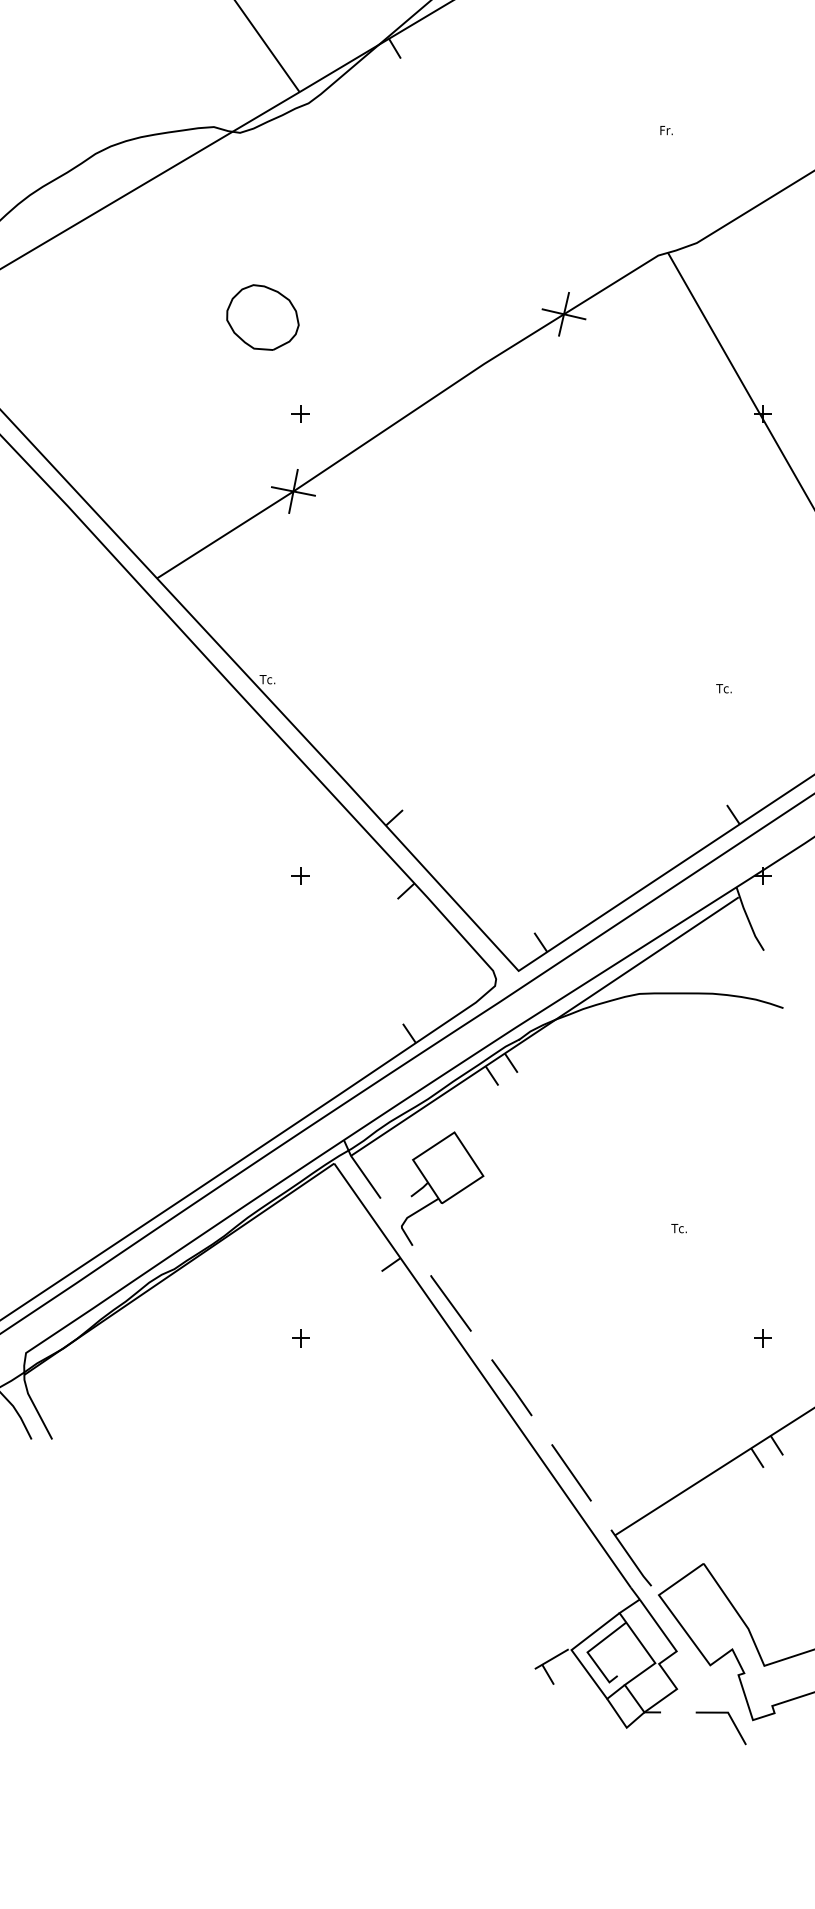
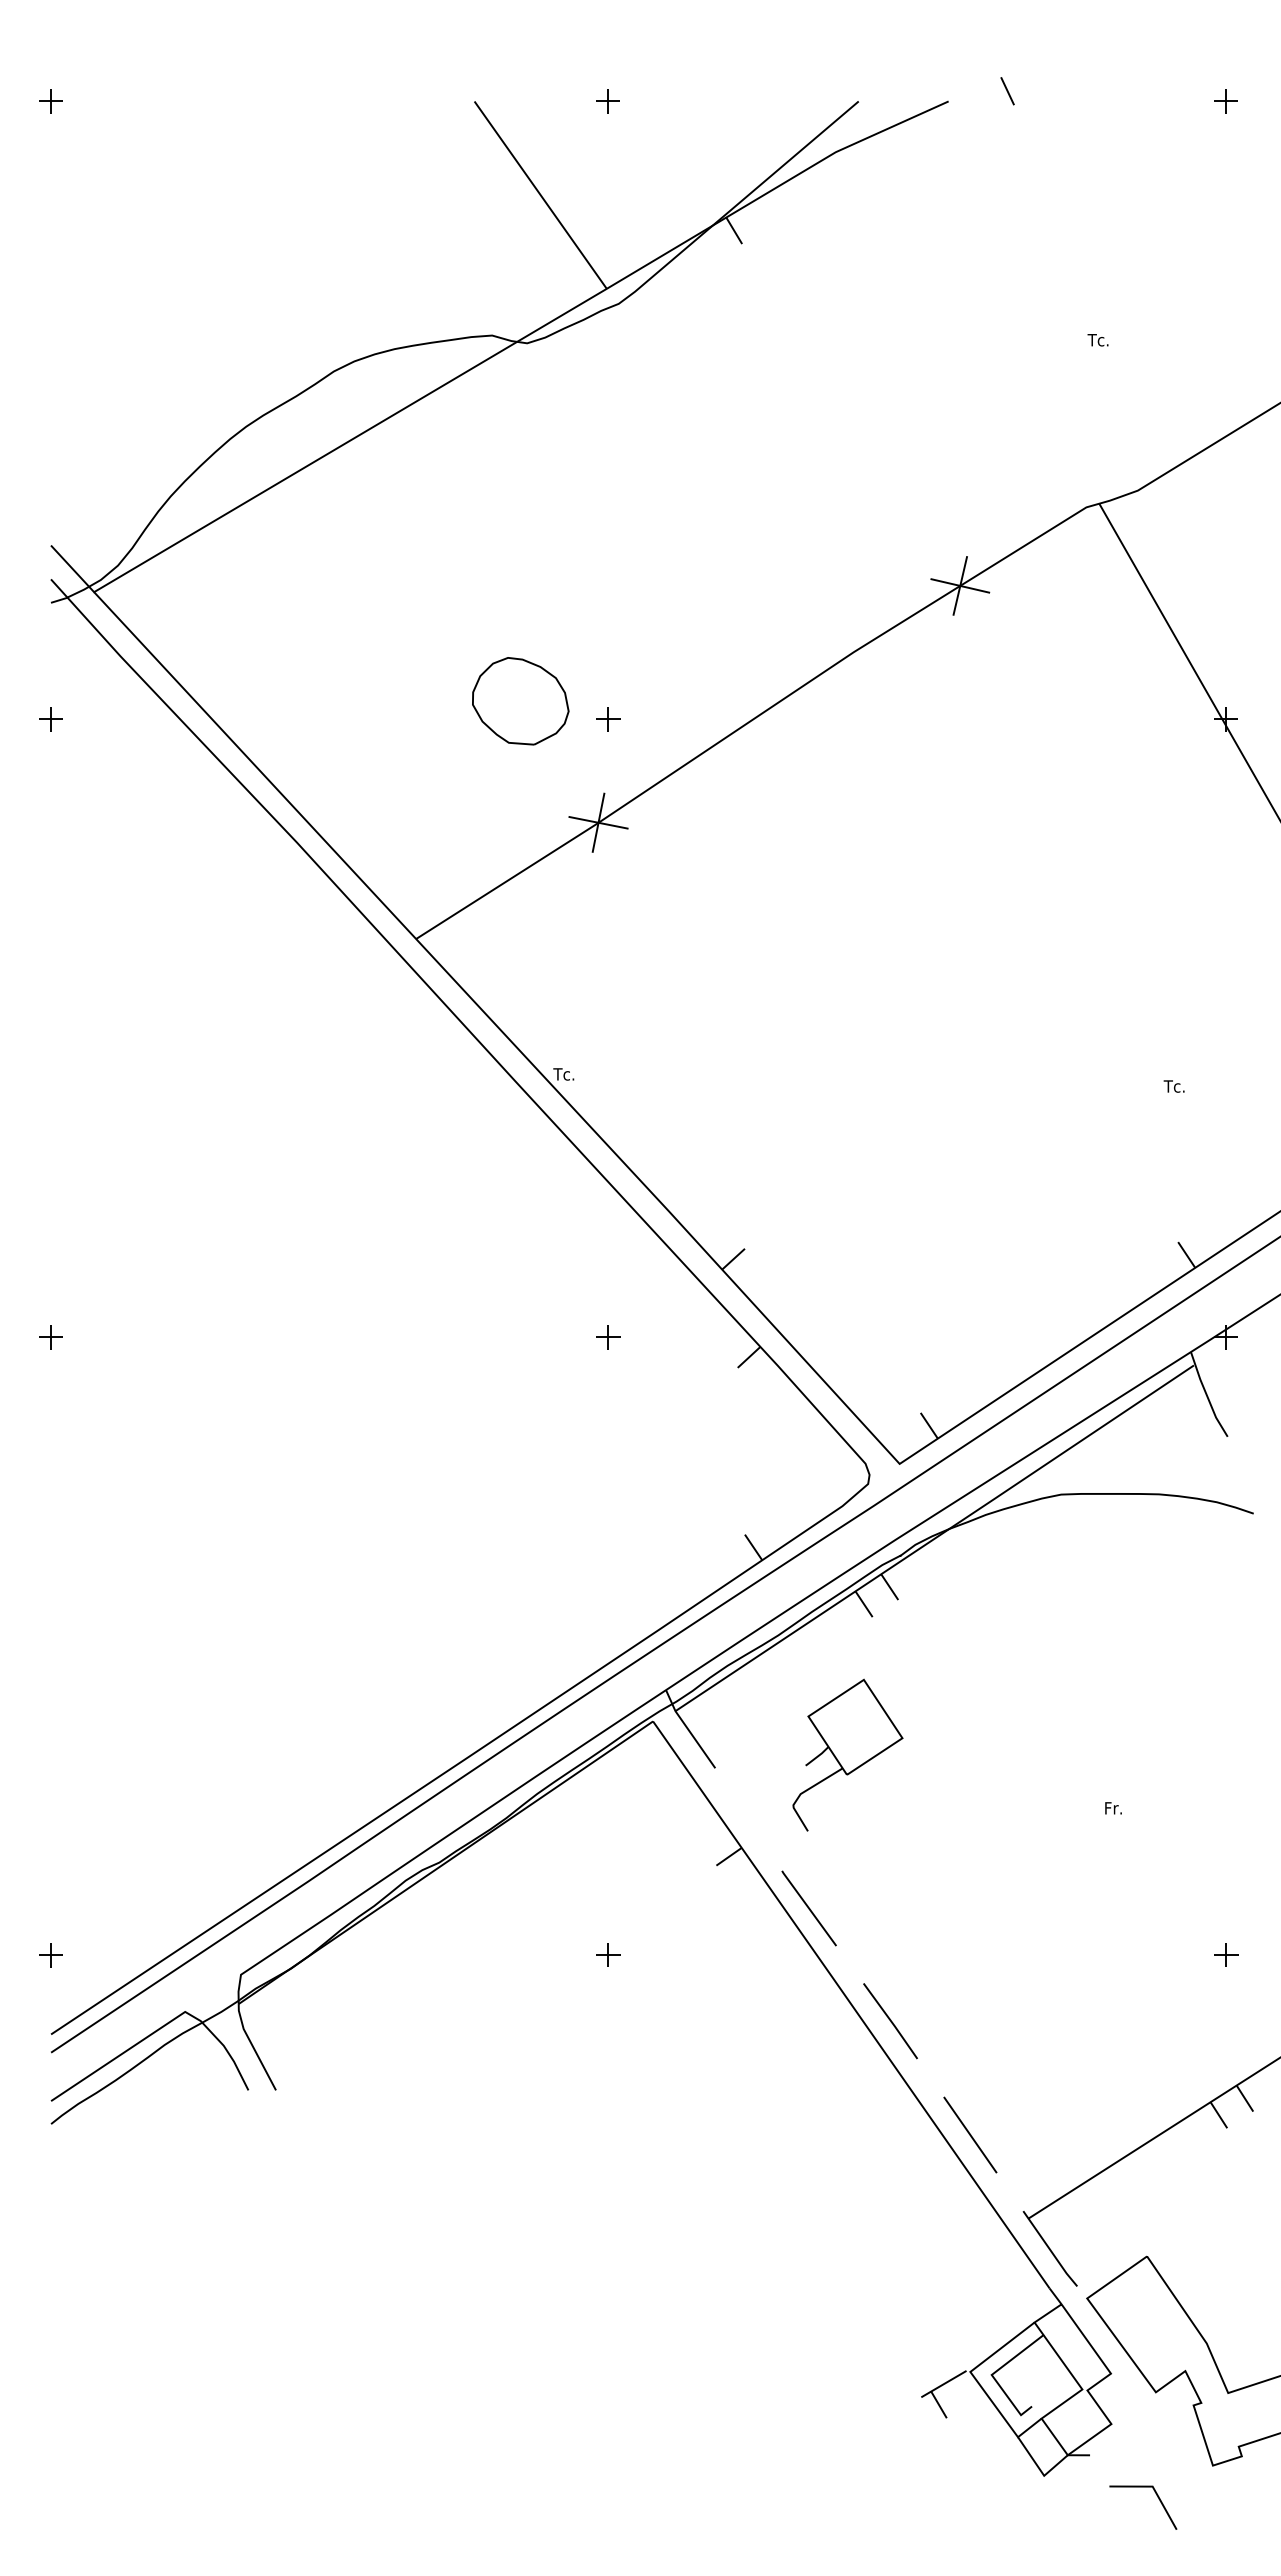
text: (666, 130) -> (1097, 340), Fr. -> Tc.
part: (262, 317) -> (520, 701), moved
part: (442, 1188) -> (847, 1754), moved
text: (678, 1228) -> (1113, 1808), Tc. -> Fr.
line: (732, 1722) -> (1158, 2499), moved

